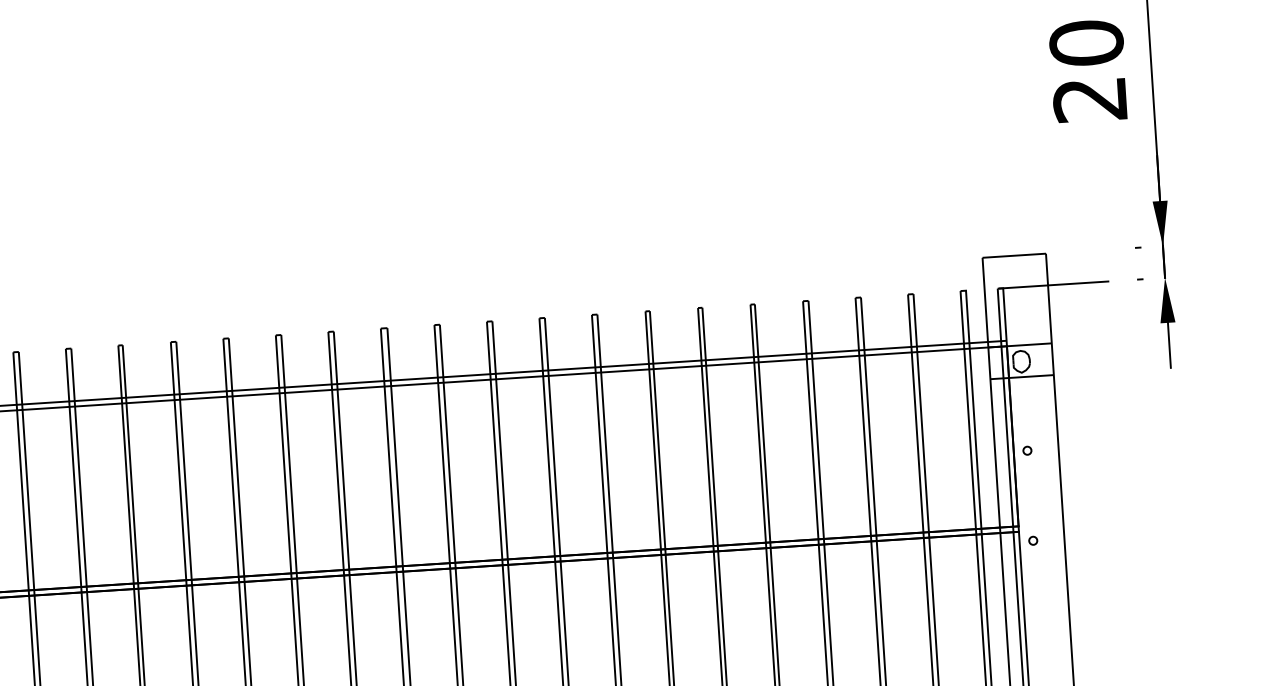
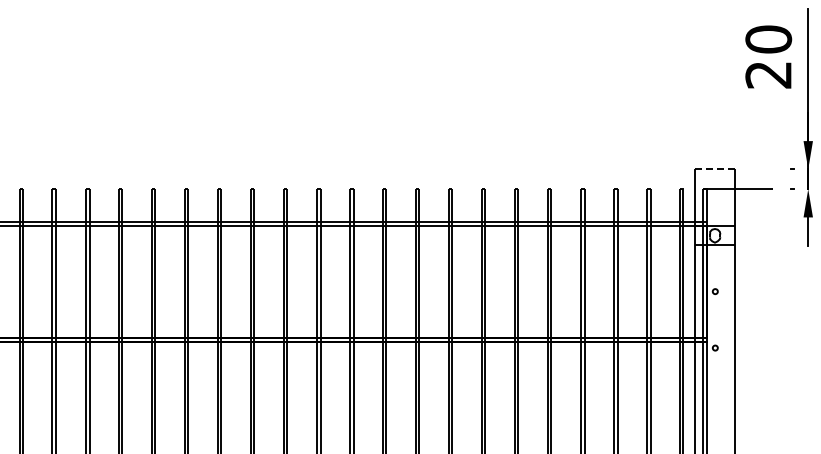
line: (1013, 256) -> (714, 169), solid -> dashed

